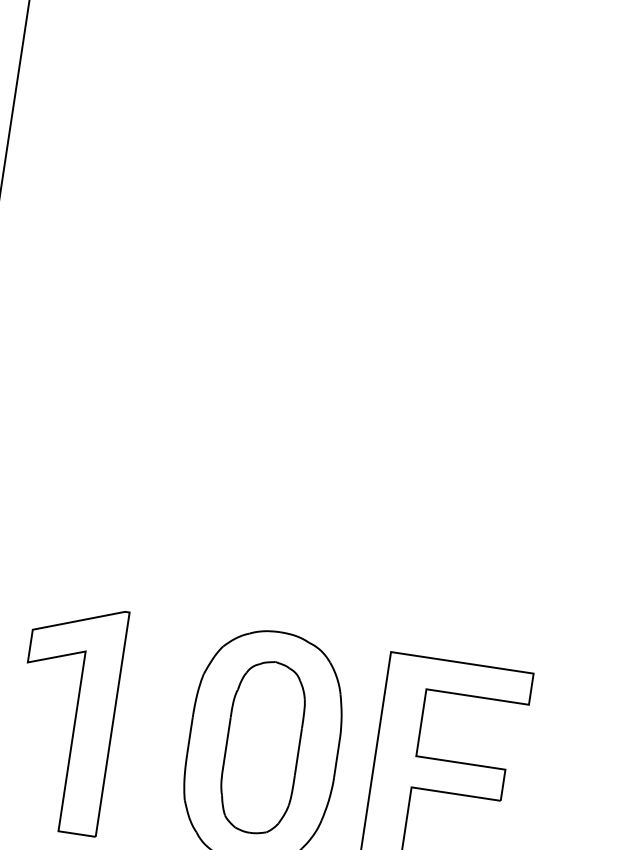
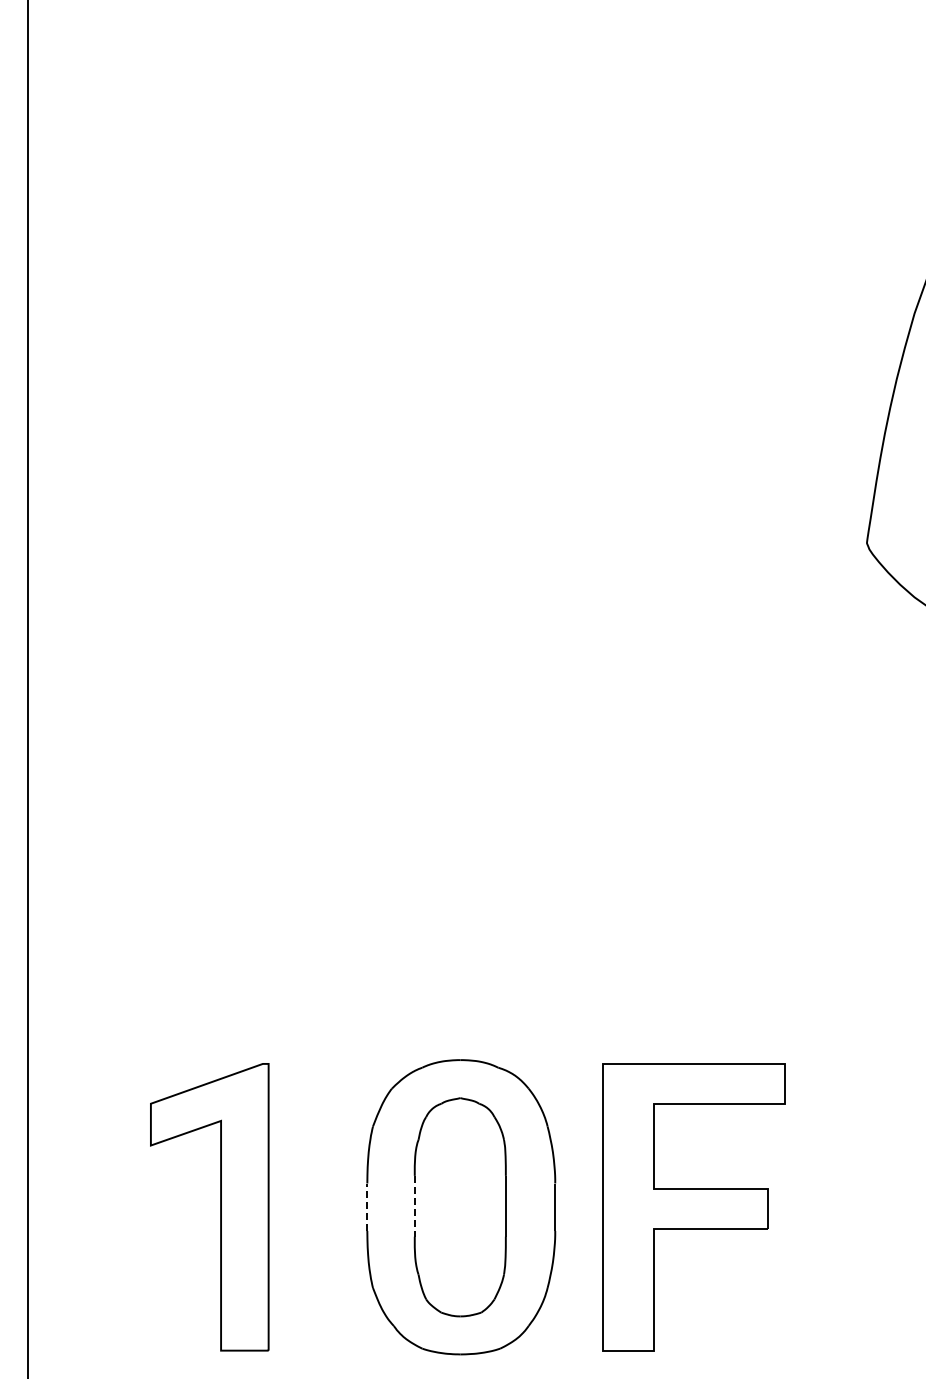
line: (190, 736) -> (367, 1207), solid -> dashed
line: (226, 741) -> (414, 1206), solid -> dashed

